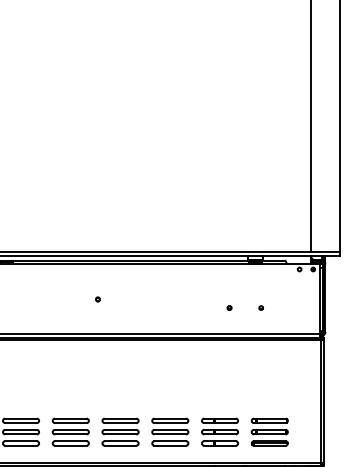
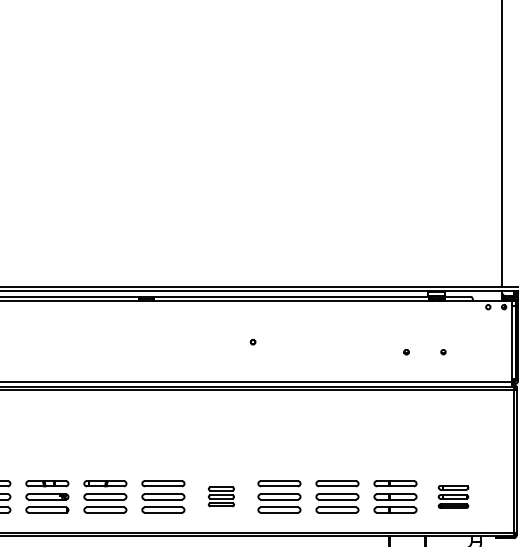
part: (70, 431) -> (221, 496), size x0.6
part: (269, 431) -> (453, 496), size x0.7

